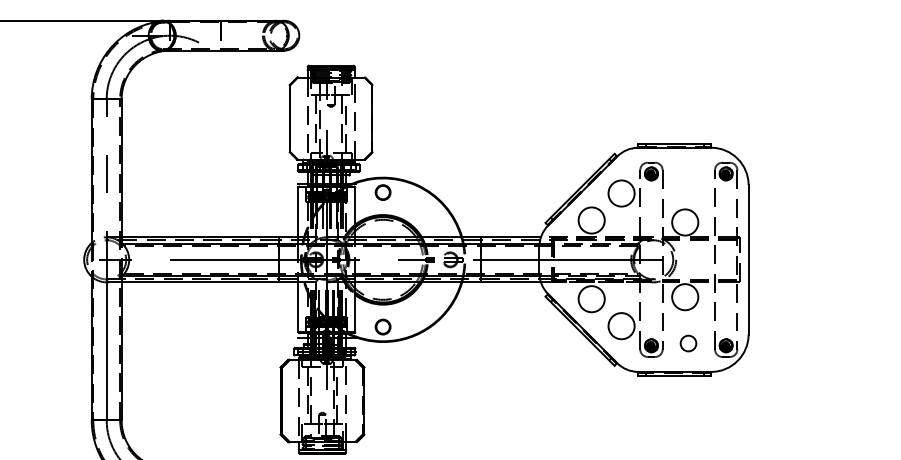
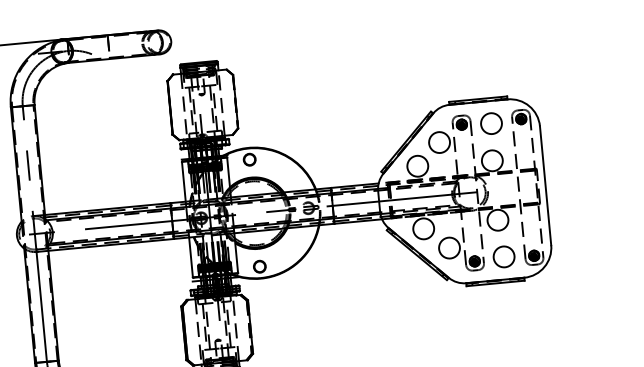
circle: (688, 176) -> (491, 123), added
circle: (688, 343) -> (504, 256), size x1.67

